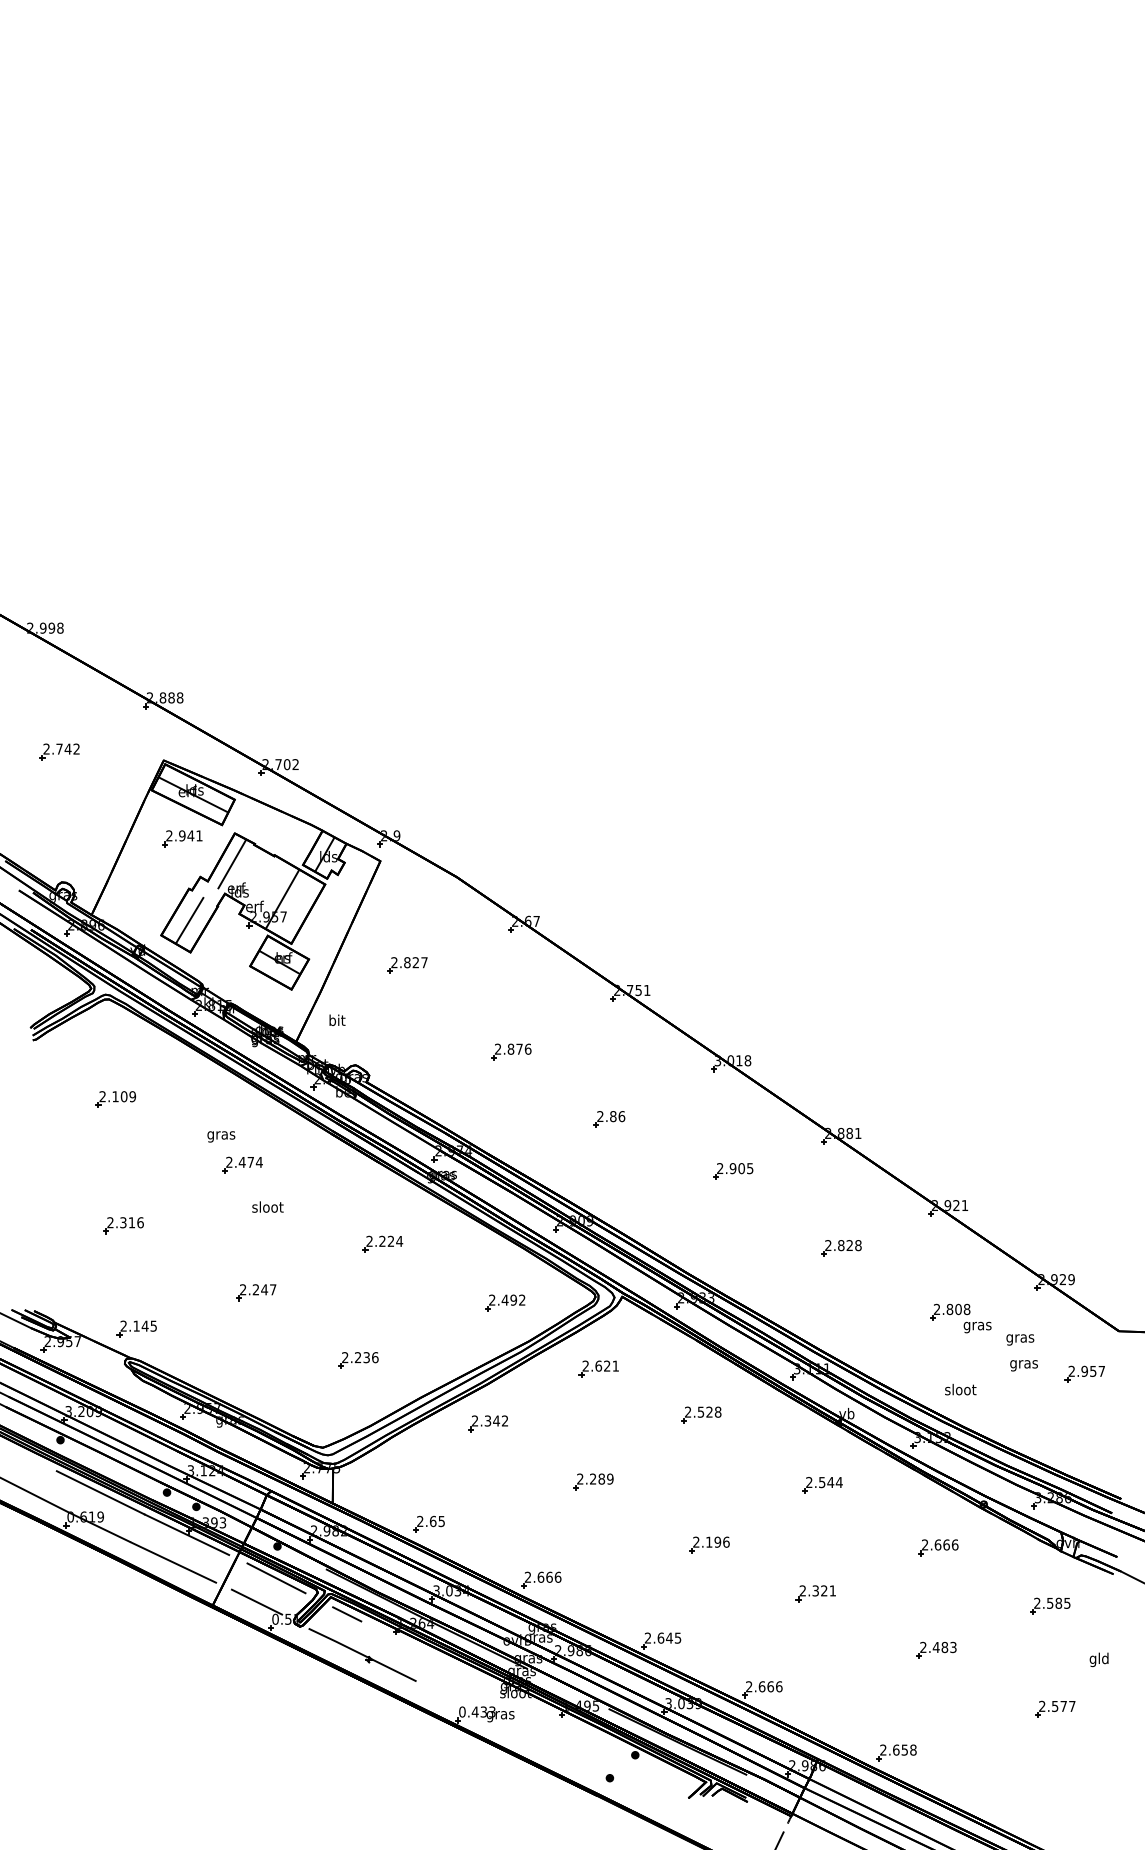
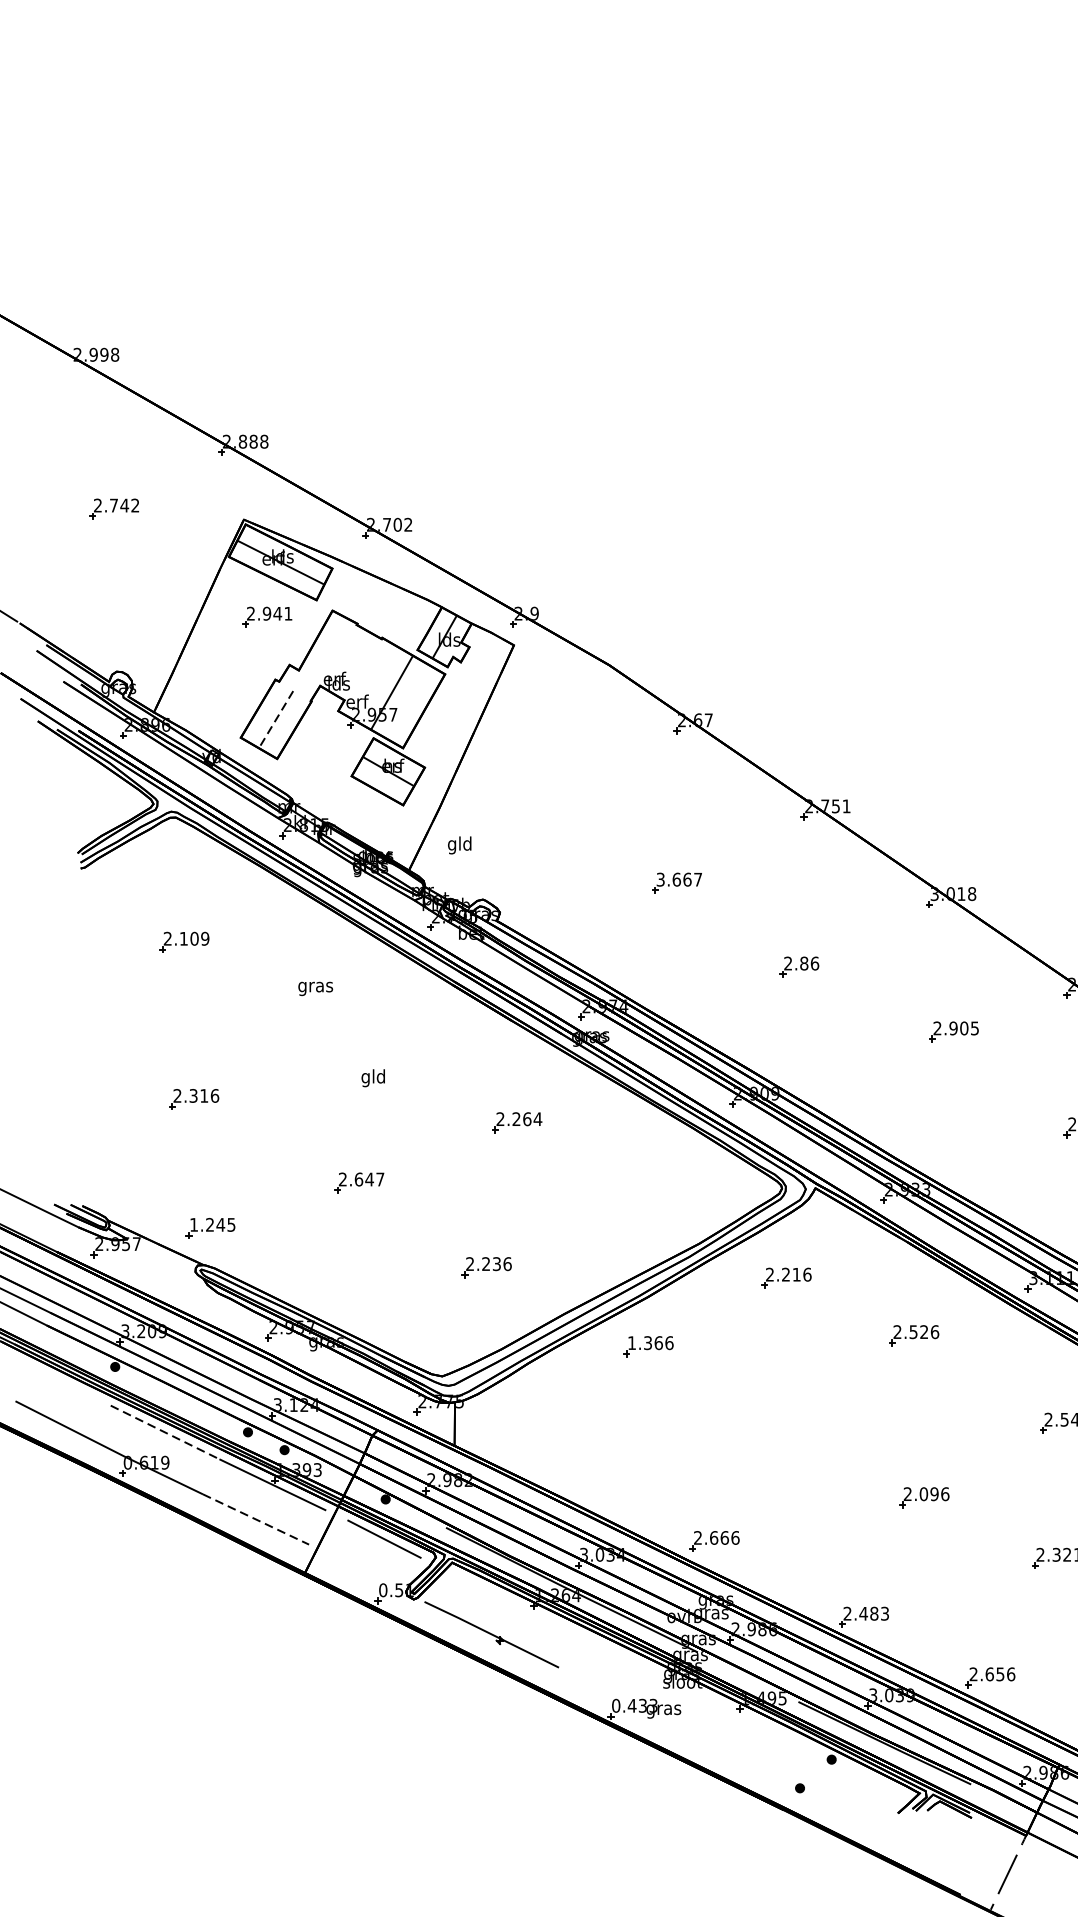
line: (231, 864) -> (328, 649), removed
line: (189, 920) -> (276, 719), solid -> dashed
part: (407, 965) -> (547, 775), removed
text: (336, 1021) -> (459, 845), bit -> gld
text: (513, 1048) -> (679, 878), 2.876 -> 3.667
part: (242, 1164) -> (342, 1023), removed
text: (267, 1208) -> (373, 1078), sloot -> gld
text: (390, 1240) -> (526, 1118), 2.224 -> 2.264
text: (255, 1289) -> (358, 1179), 2.247 -> 2.647
part: (505, 1302) -> (669, 1195), removed
text: (129, 1325) -> (201, 1224), 2.145 -> 1.245
text: (607, 1365) -> (797, 1273), 2.621 -> 2.216
text: (717, 1411) -> (934, 1331), 2.528 -> 2.526
text: (489, 1420) -> (649, 1342), 2.342 -> 1.366
part: (593, 1481) -> (779, 1418), removed
line: (101, 1493) -> (166, 1433), solid -> dashed
part: (428, 1523) -> (573, 1470), removed
text: (709, 1541) -> (924, 1493), 2.196 -> 2.096
line: (173, 1562) -> (256, 1519), solid -> dashed
line: (256, 1601) -> (359, 1568), removed
line: (347, 1614) -> (472, 1584), removed
text: (669, 1637) -> (874, 1612), 2.645 -> 2.483
text: (770, 1686) -> (1000, 1674), 2.666 -> 2.656

